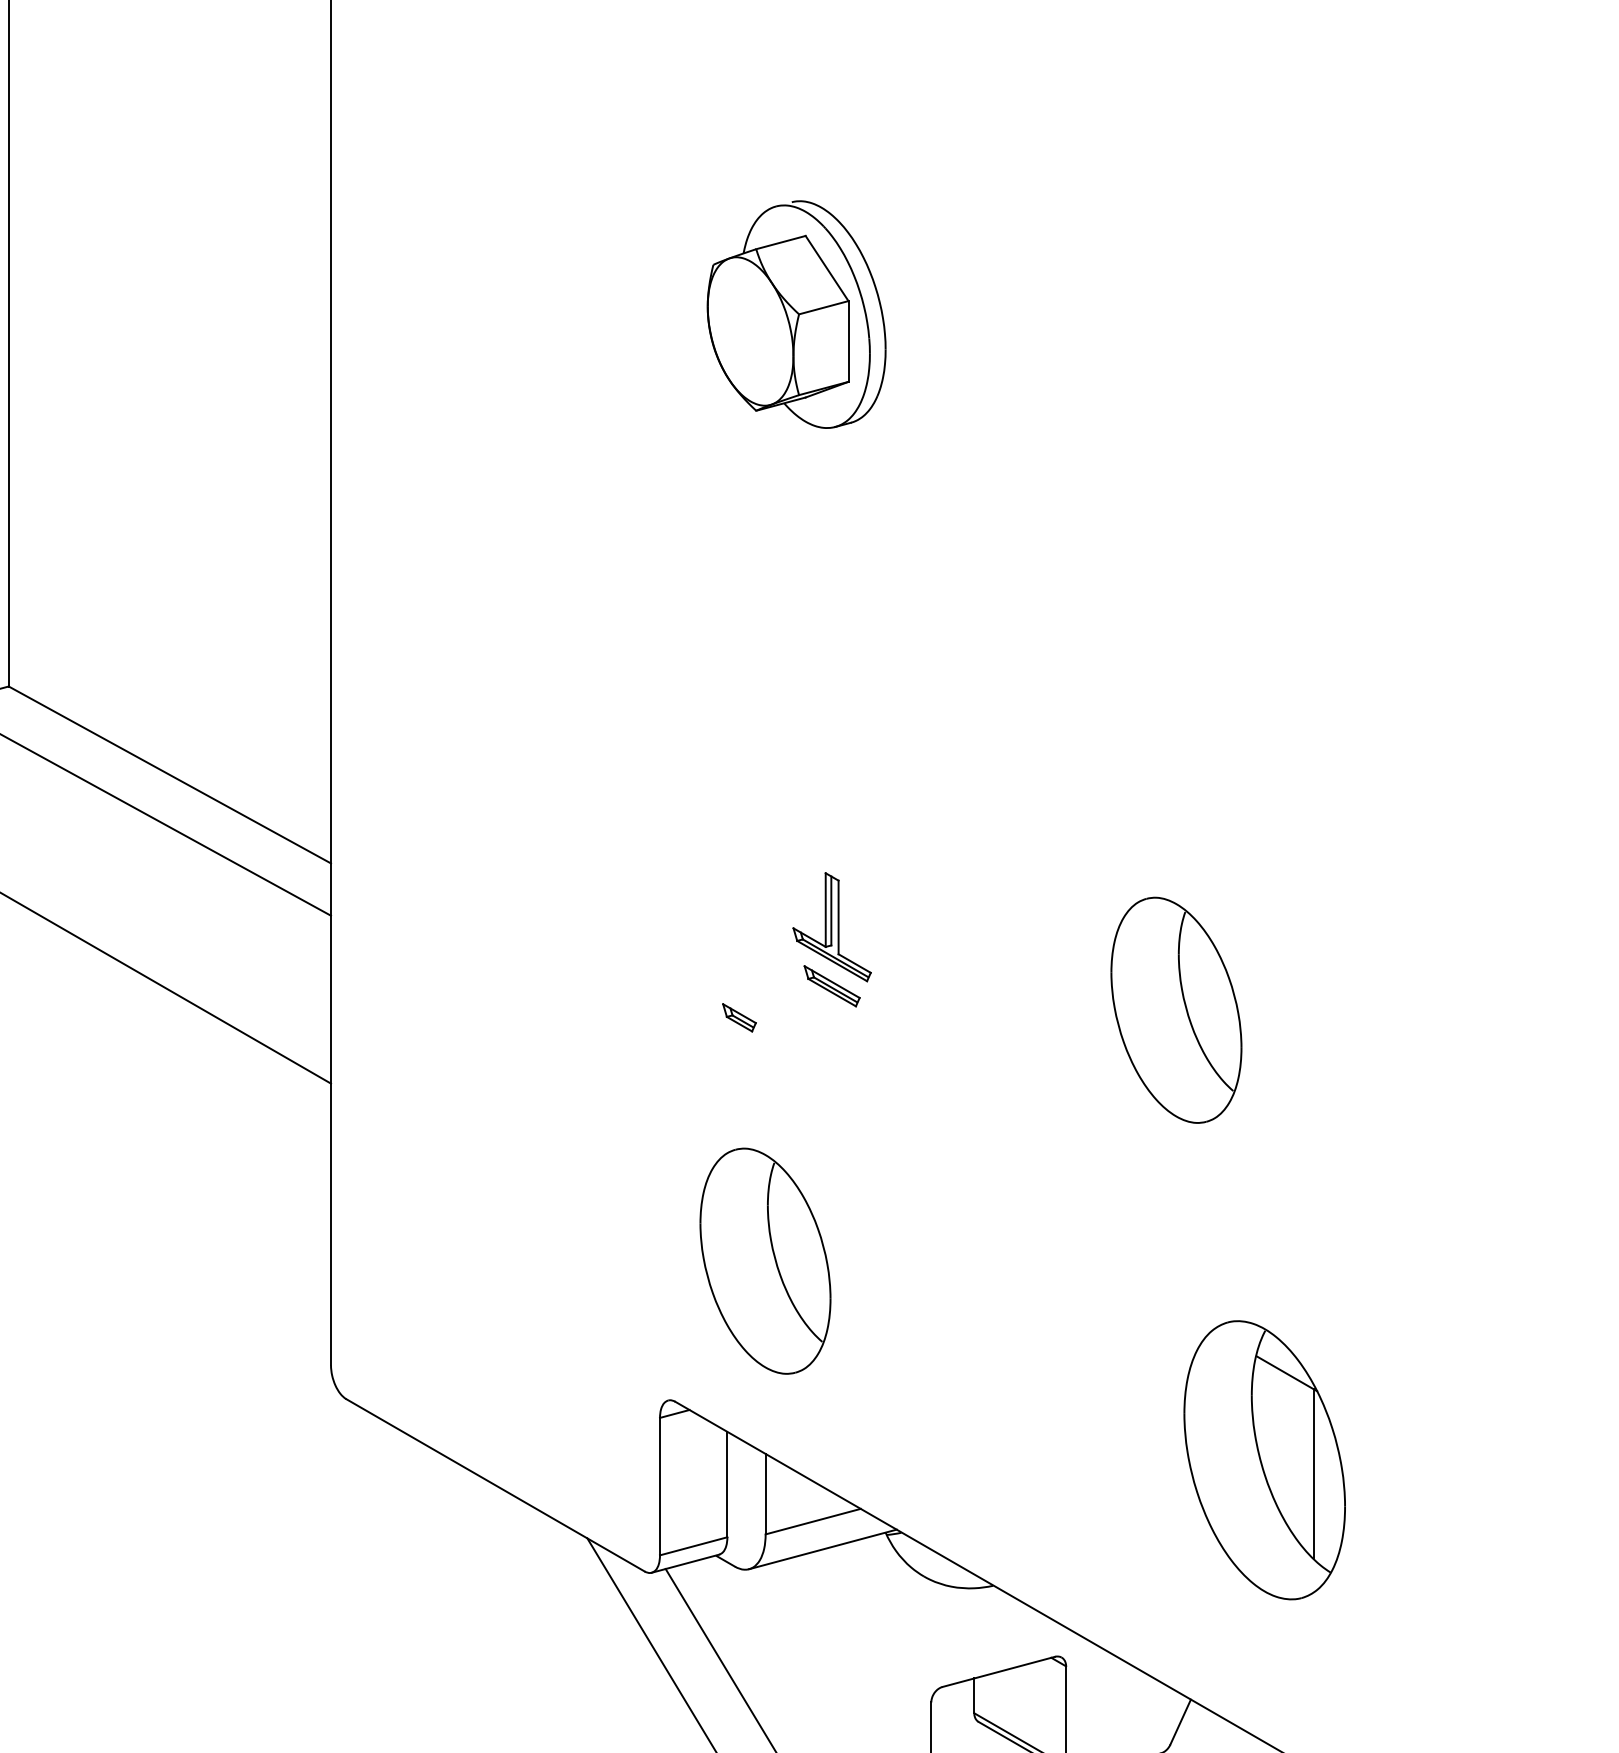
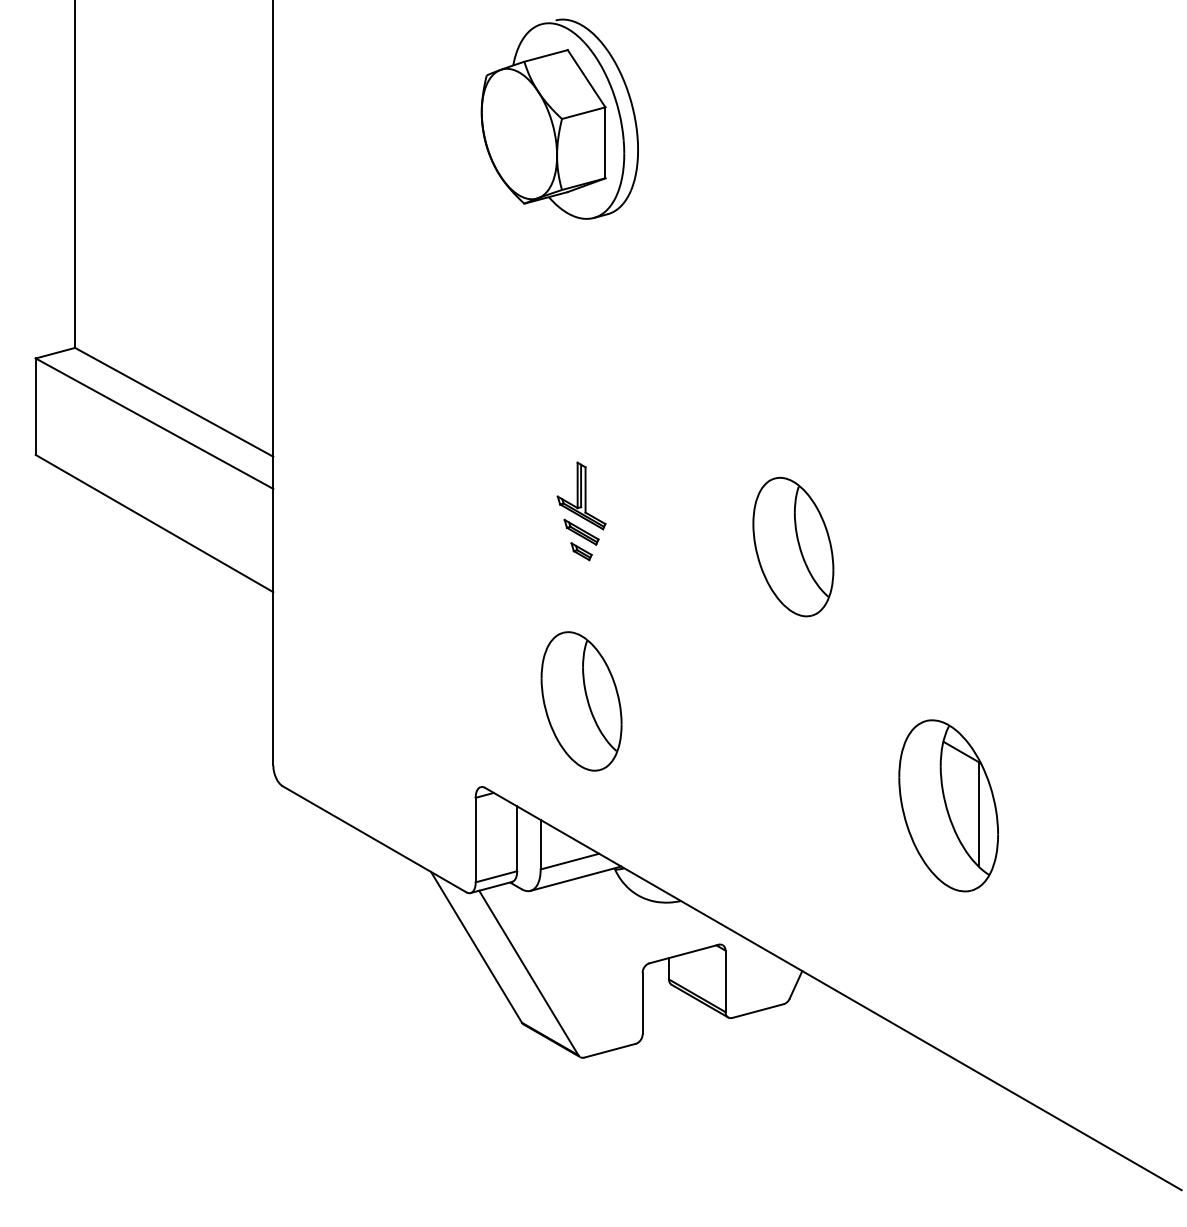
part: (796, 313) -> (559, 118), size x1.43
part: (739, 1017) -> (581, 551), moved
part: (765, 1261) -> (581, 701), moved
part: (1264, 1459) -> (948, 805), moved

